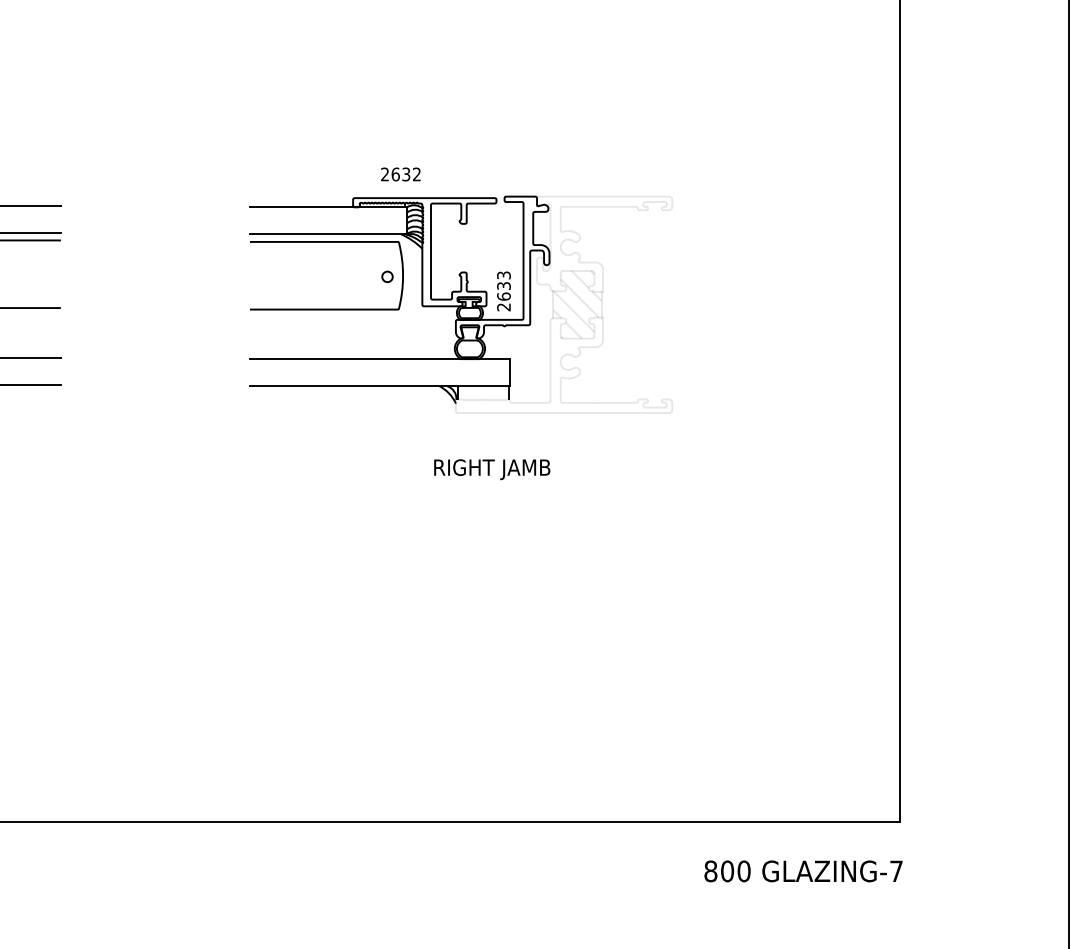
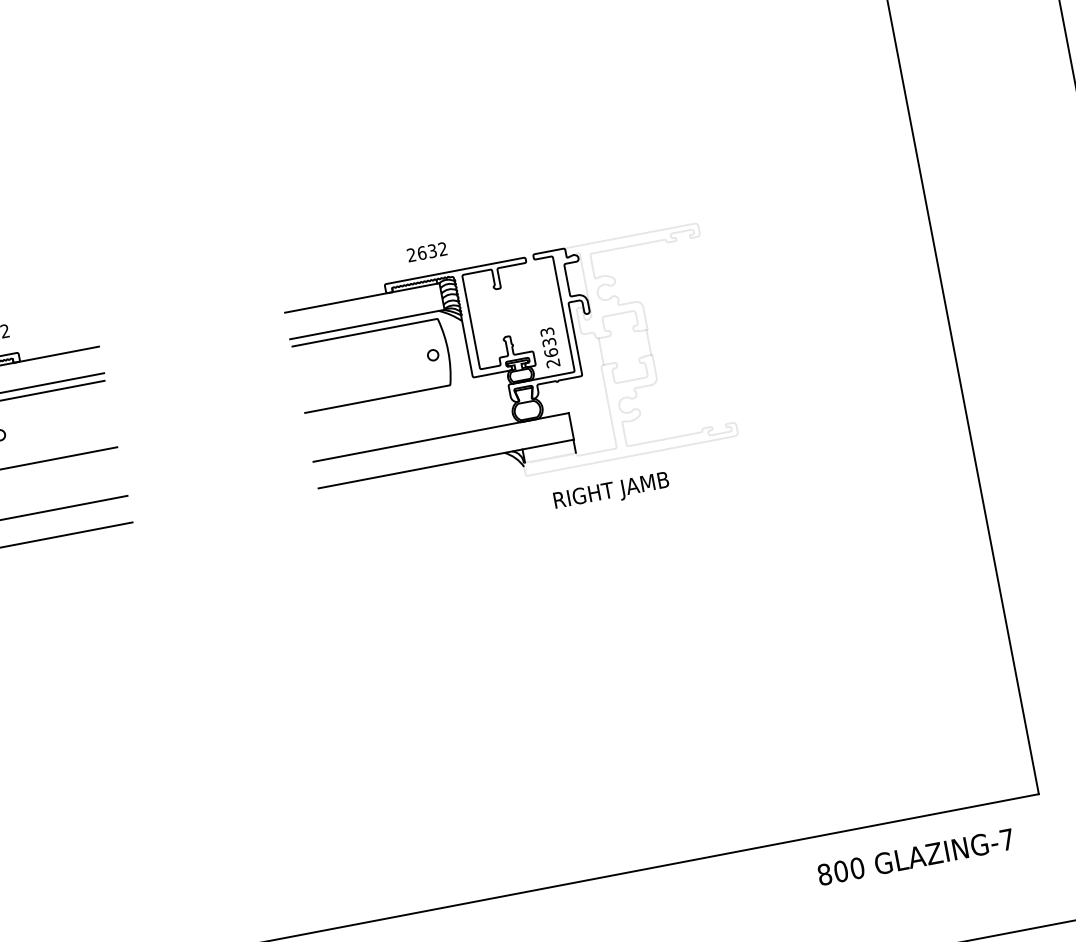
hatch: (577, 304) -> (624, 346), removed
text: (492, 469) -> (611, 491), moved
text: (803, 871) -> (915, 857), moved

